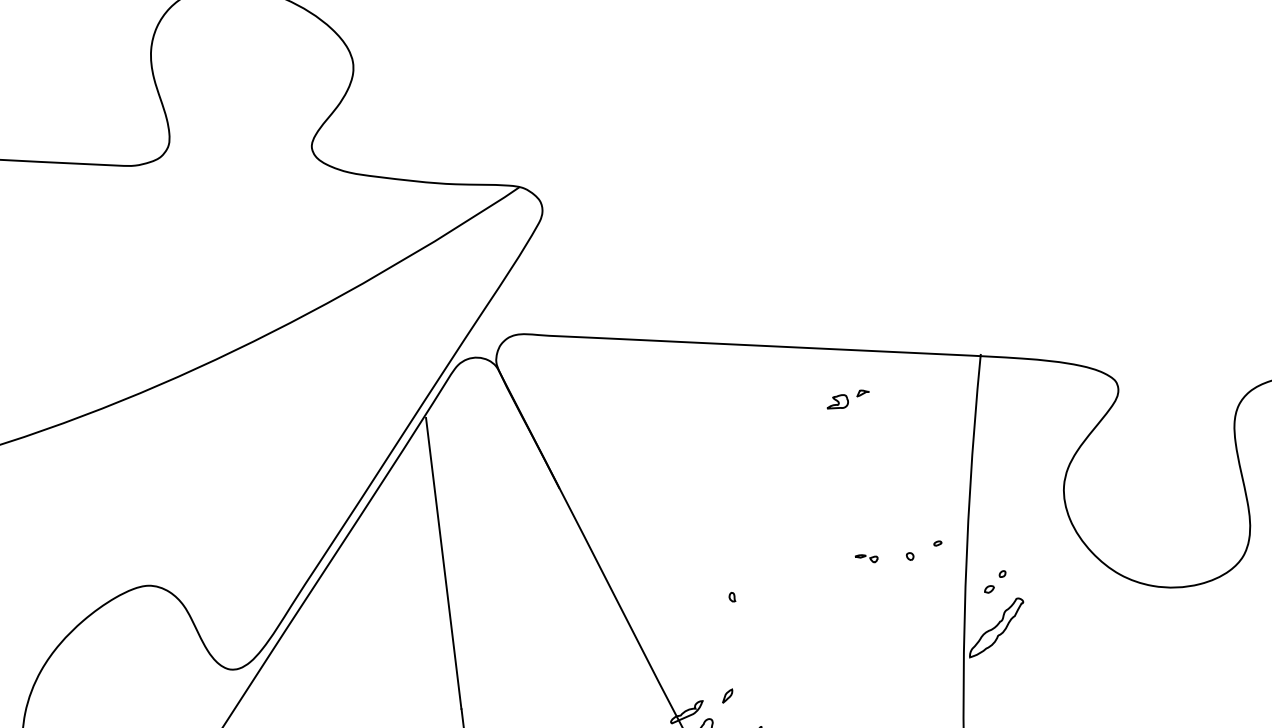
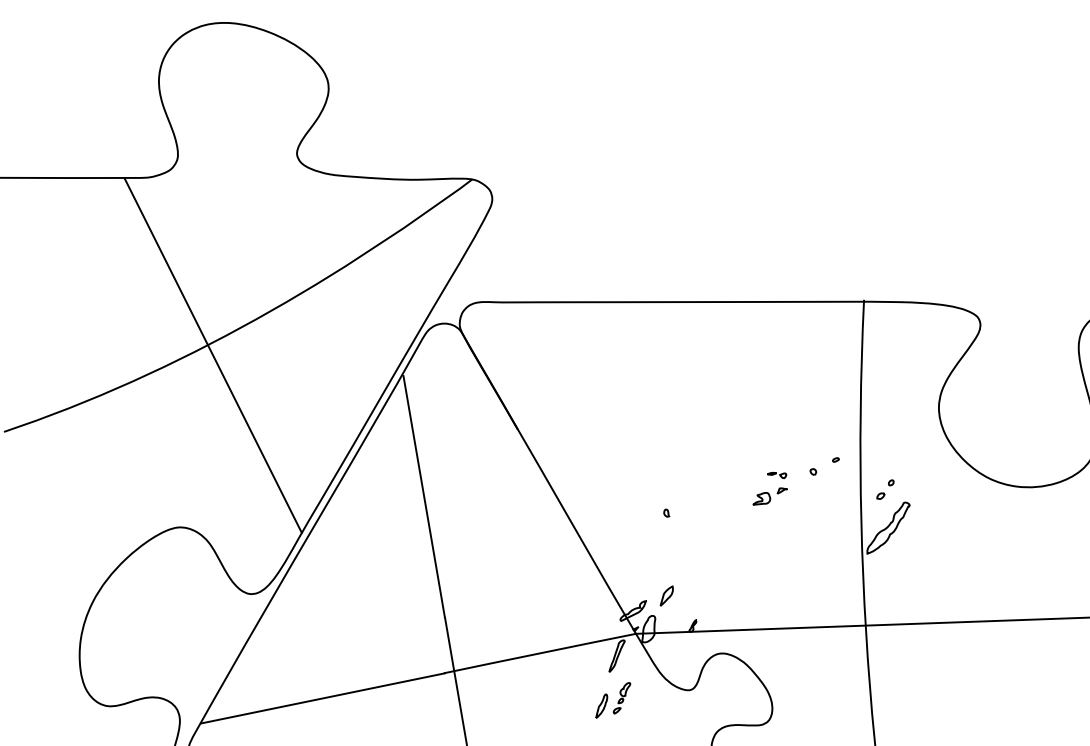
line: (199, 382) -> (212, 355), added
part: (847, 399) -> (769, 496), moved
part: (727, 695) -> (666, 595), size x1.67

